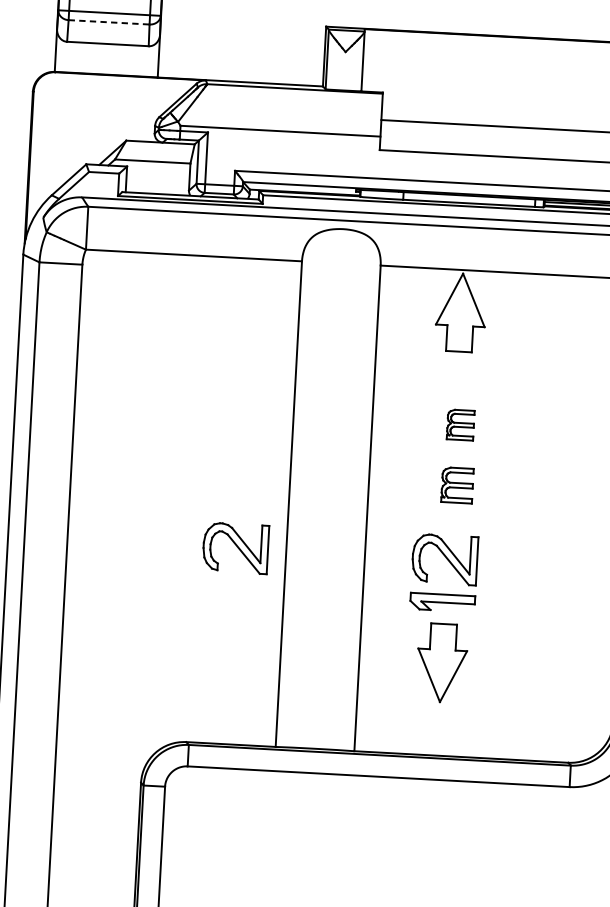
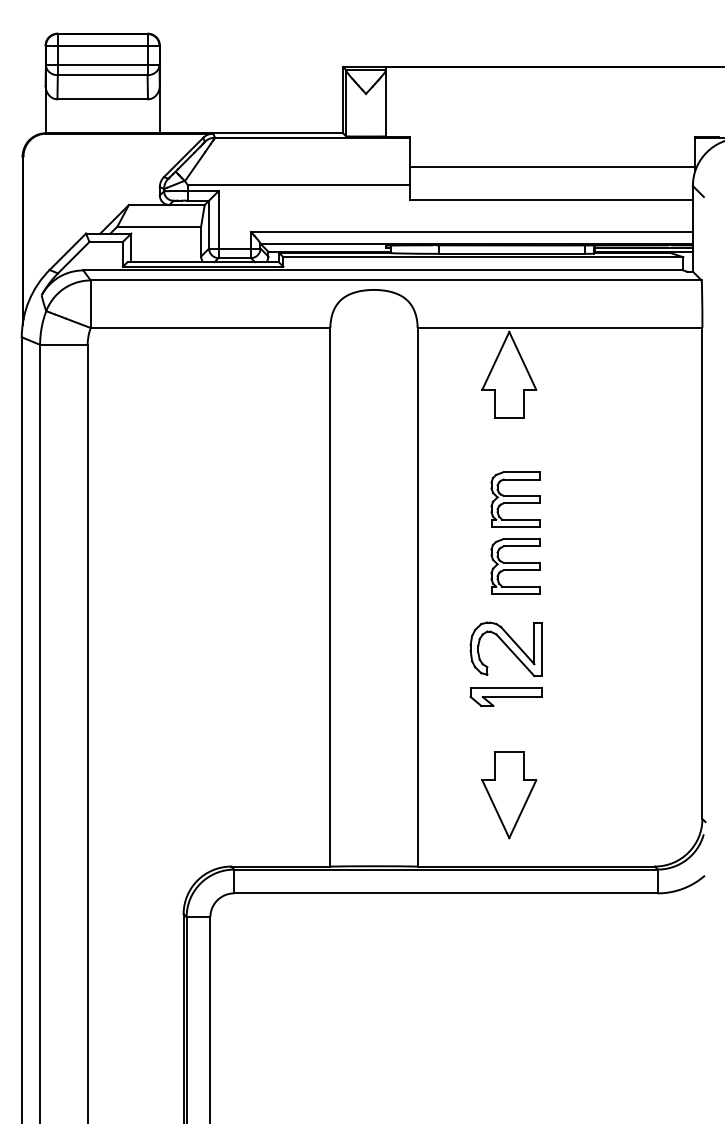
line: (108, 22) -> (102, 75), dashed -> solid
part: (460, 425) -> (515, 499), size x1.67
part: (457, 485) -> (515, 566), size x1.43
part: (235, 548) -> (273, 649), removed
part: (442, 663) -> (509, 795), moved

